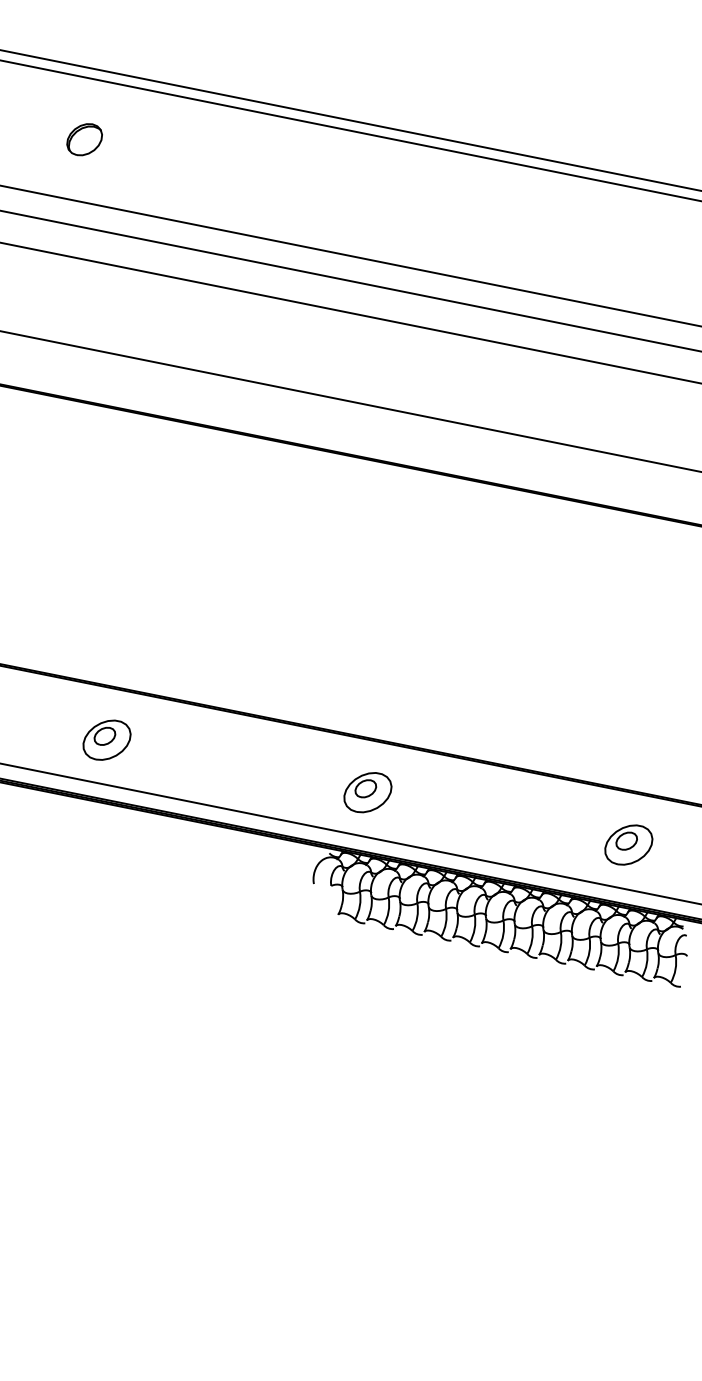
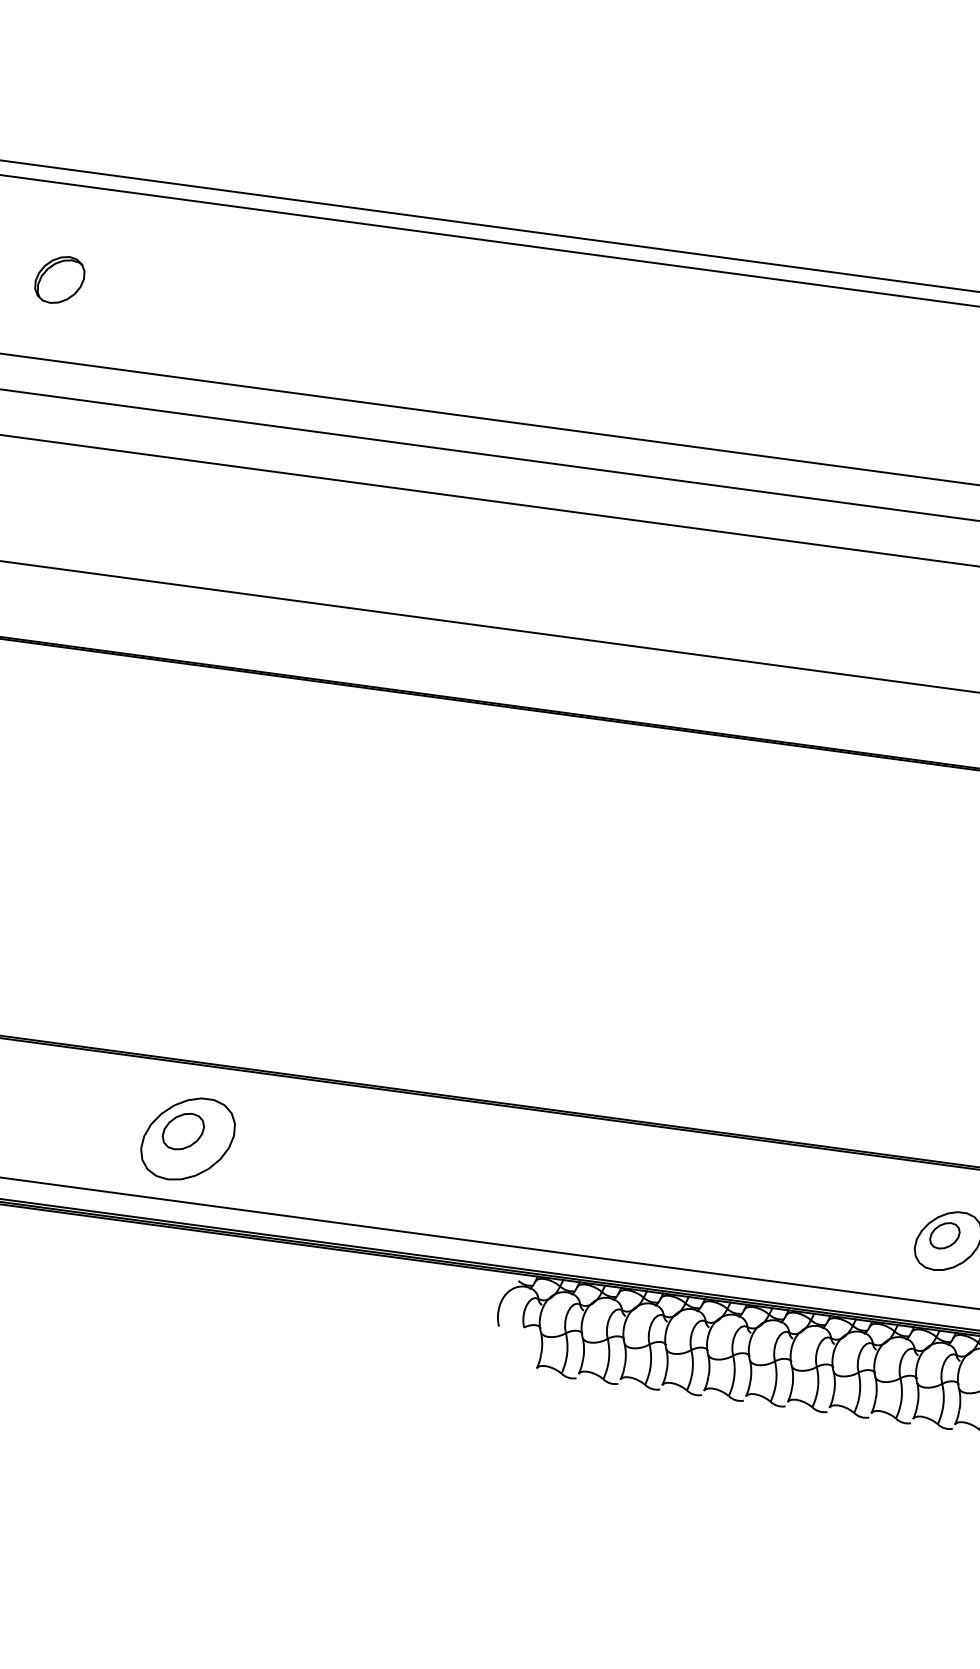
part: (84, 139) -> (59, 279), moved
part: (106, 739) -> (187, 1137), size x1.4
part: (367, 792) -> (567, 1189), removed

